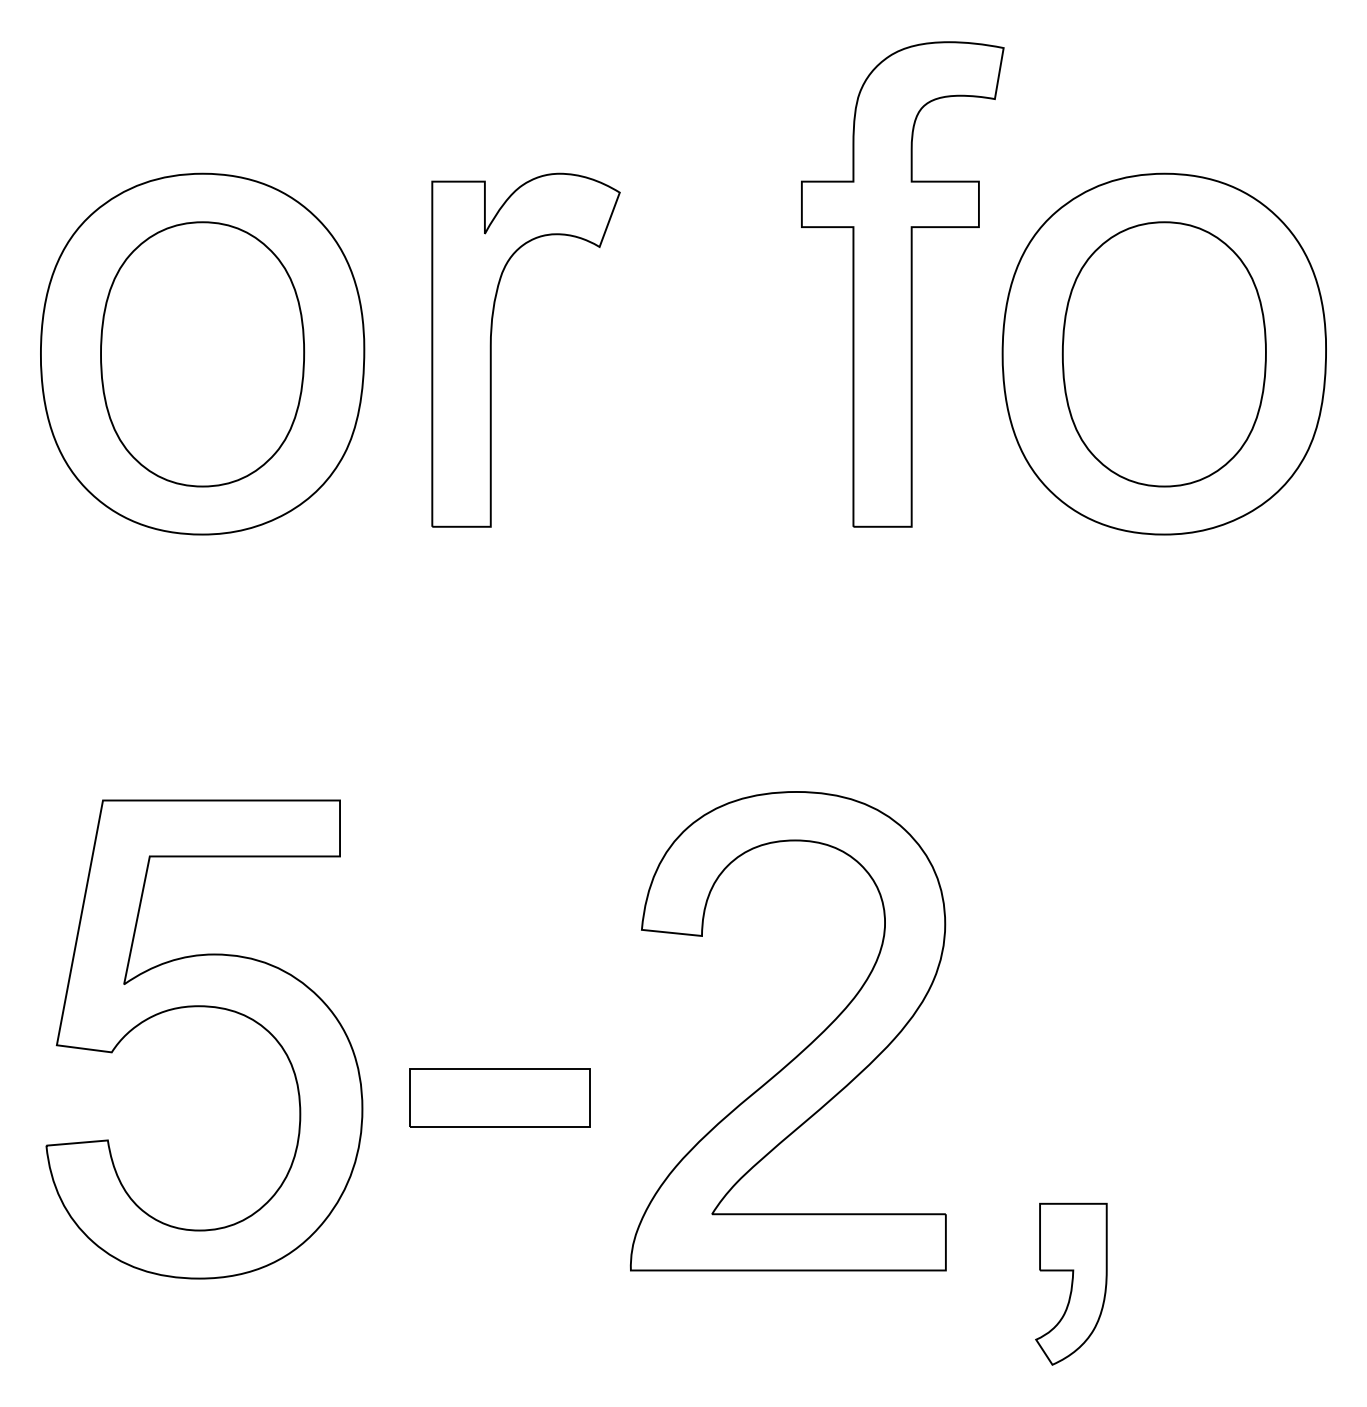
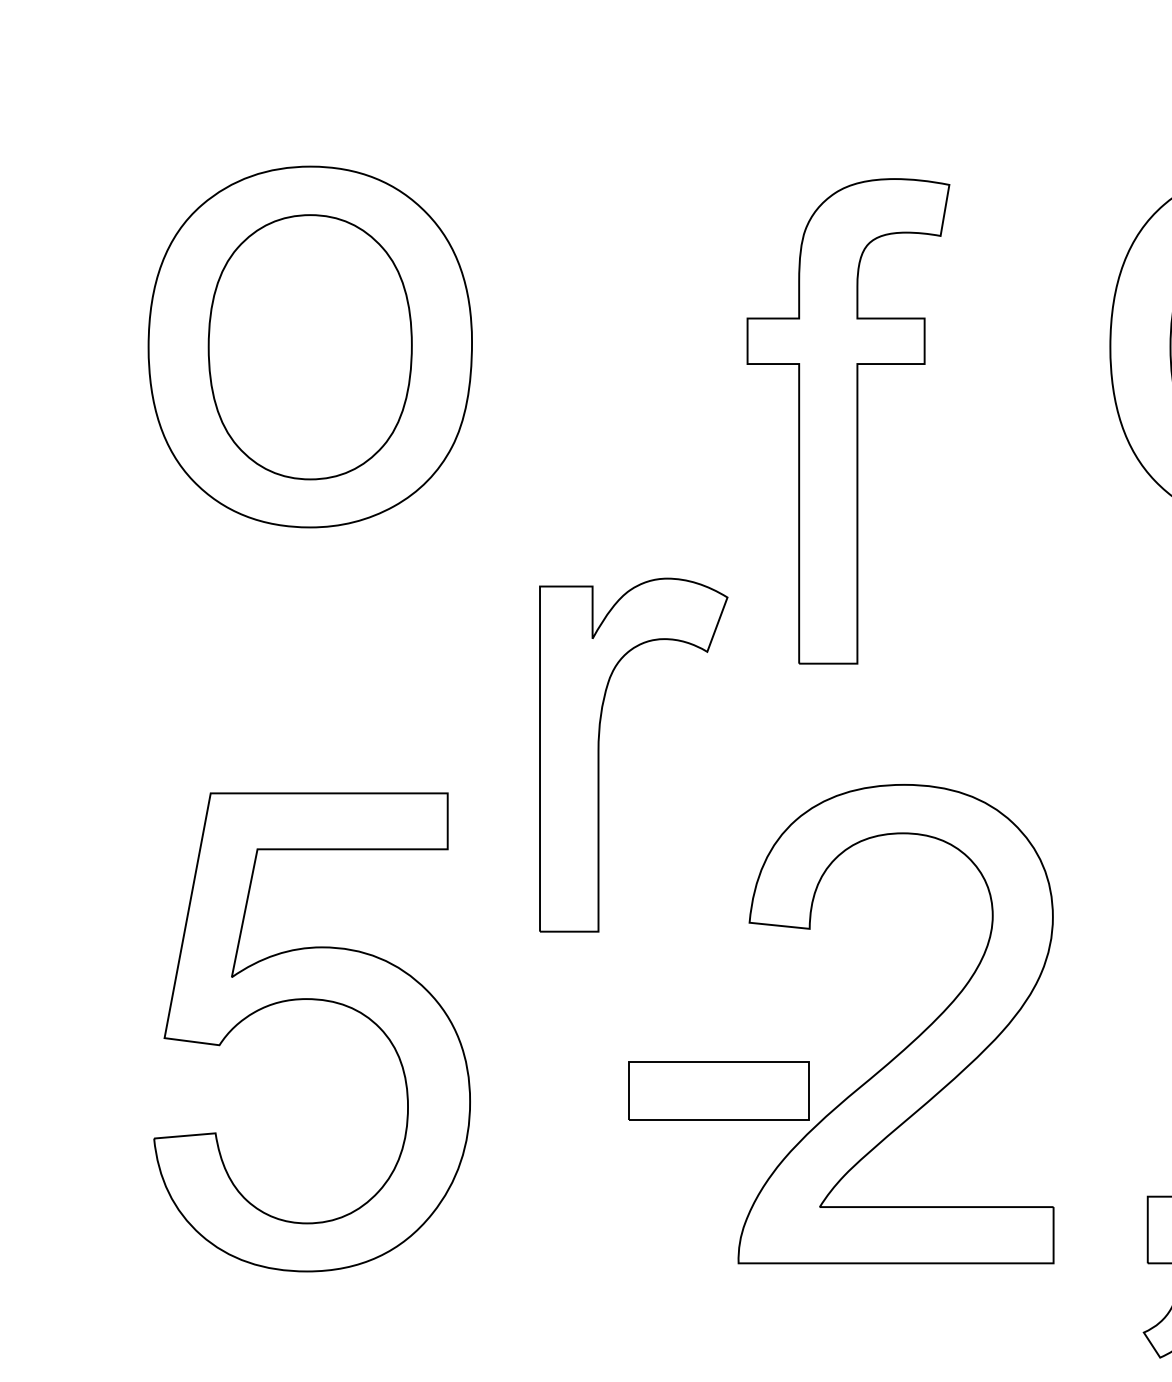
part: (902, 284) -> (848, 421), moved
part: (491, 349) -> (599, 754), moved
part: (499, 1097) -> (718, 1090), moved

